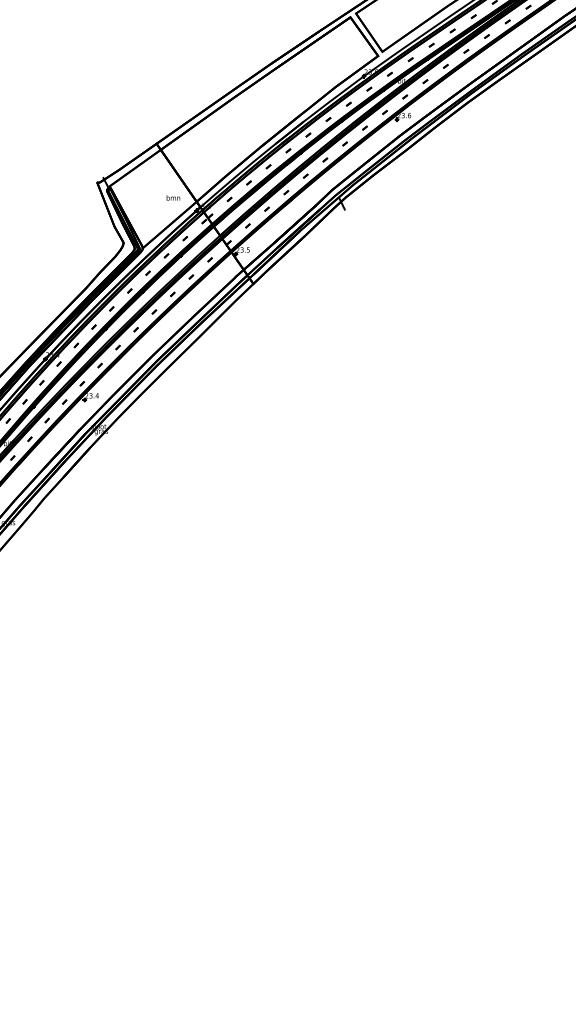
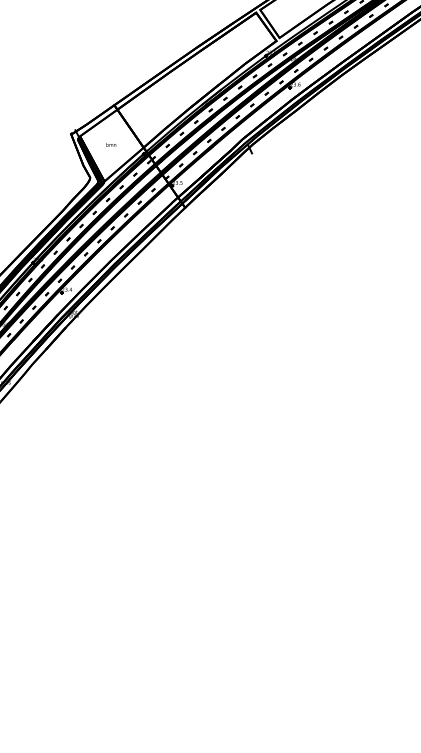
text: (173, 197) -> (111, 144), moved

